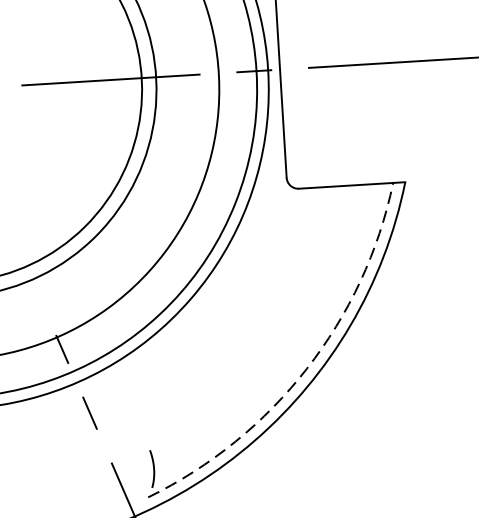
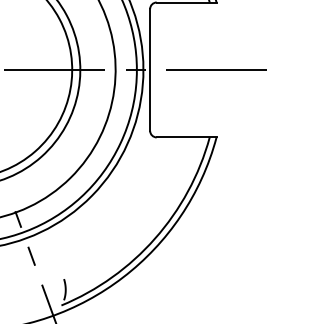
arc: (307, 368) -> (155, 238), dashed -> solid

